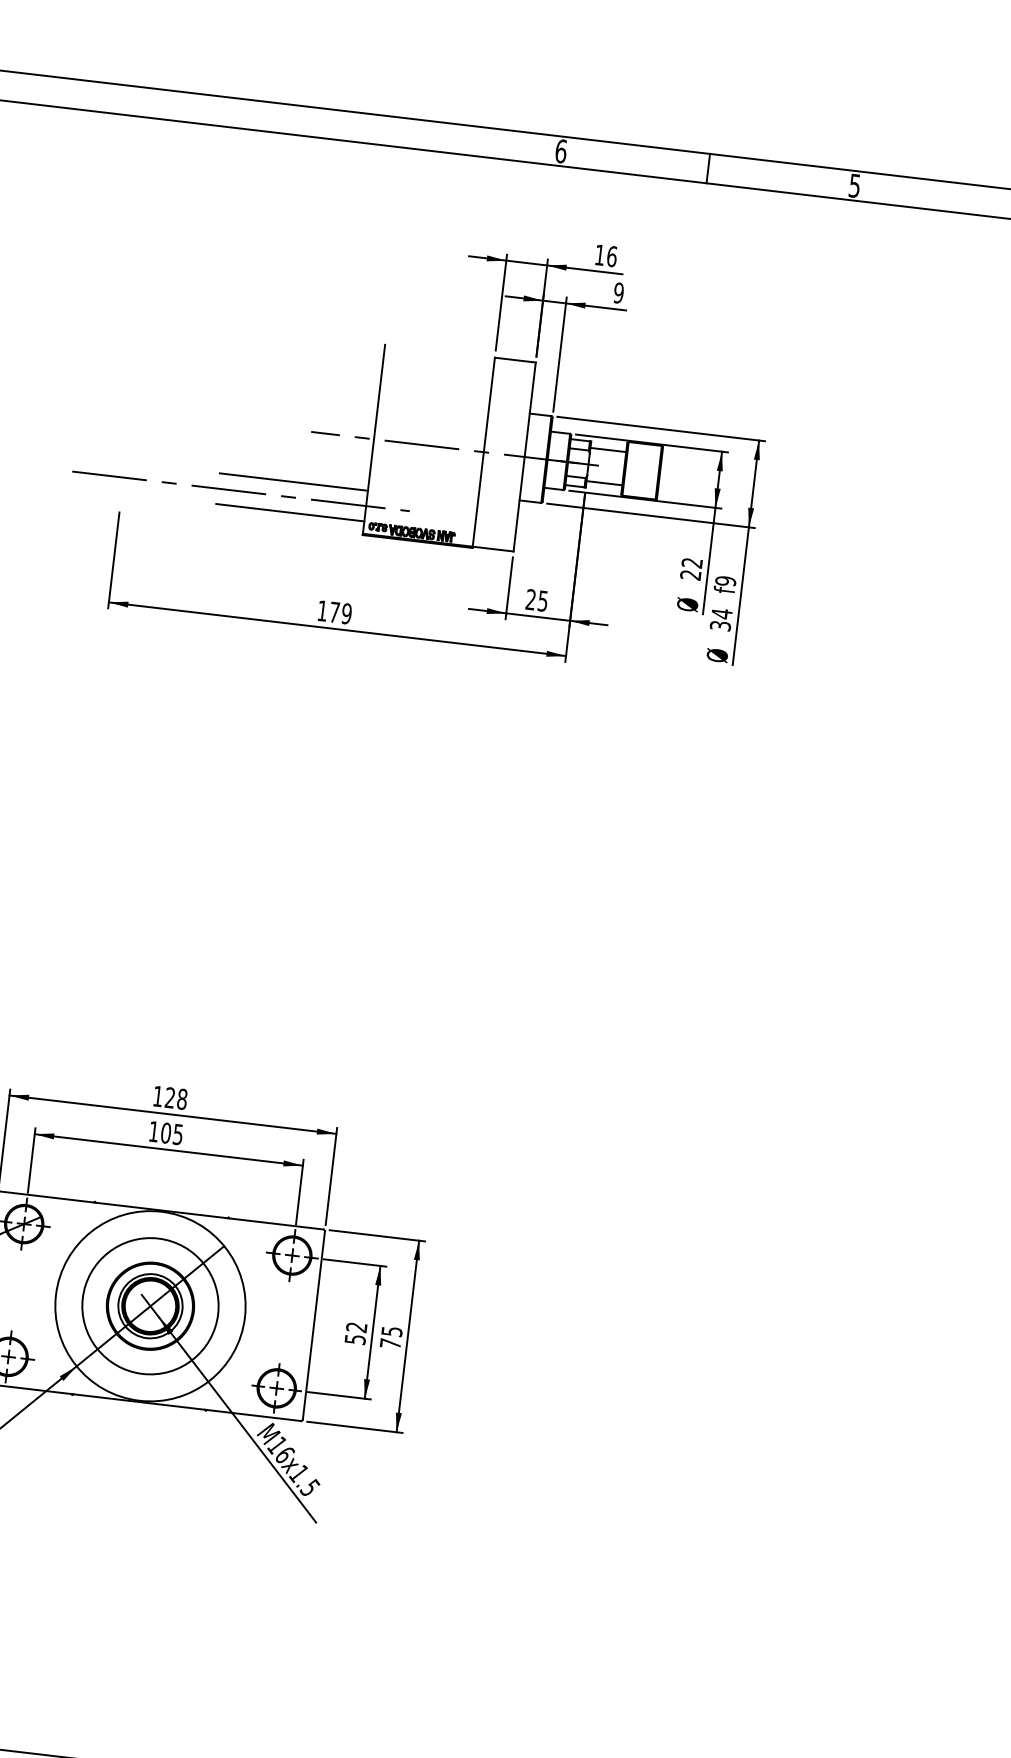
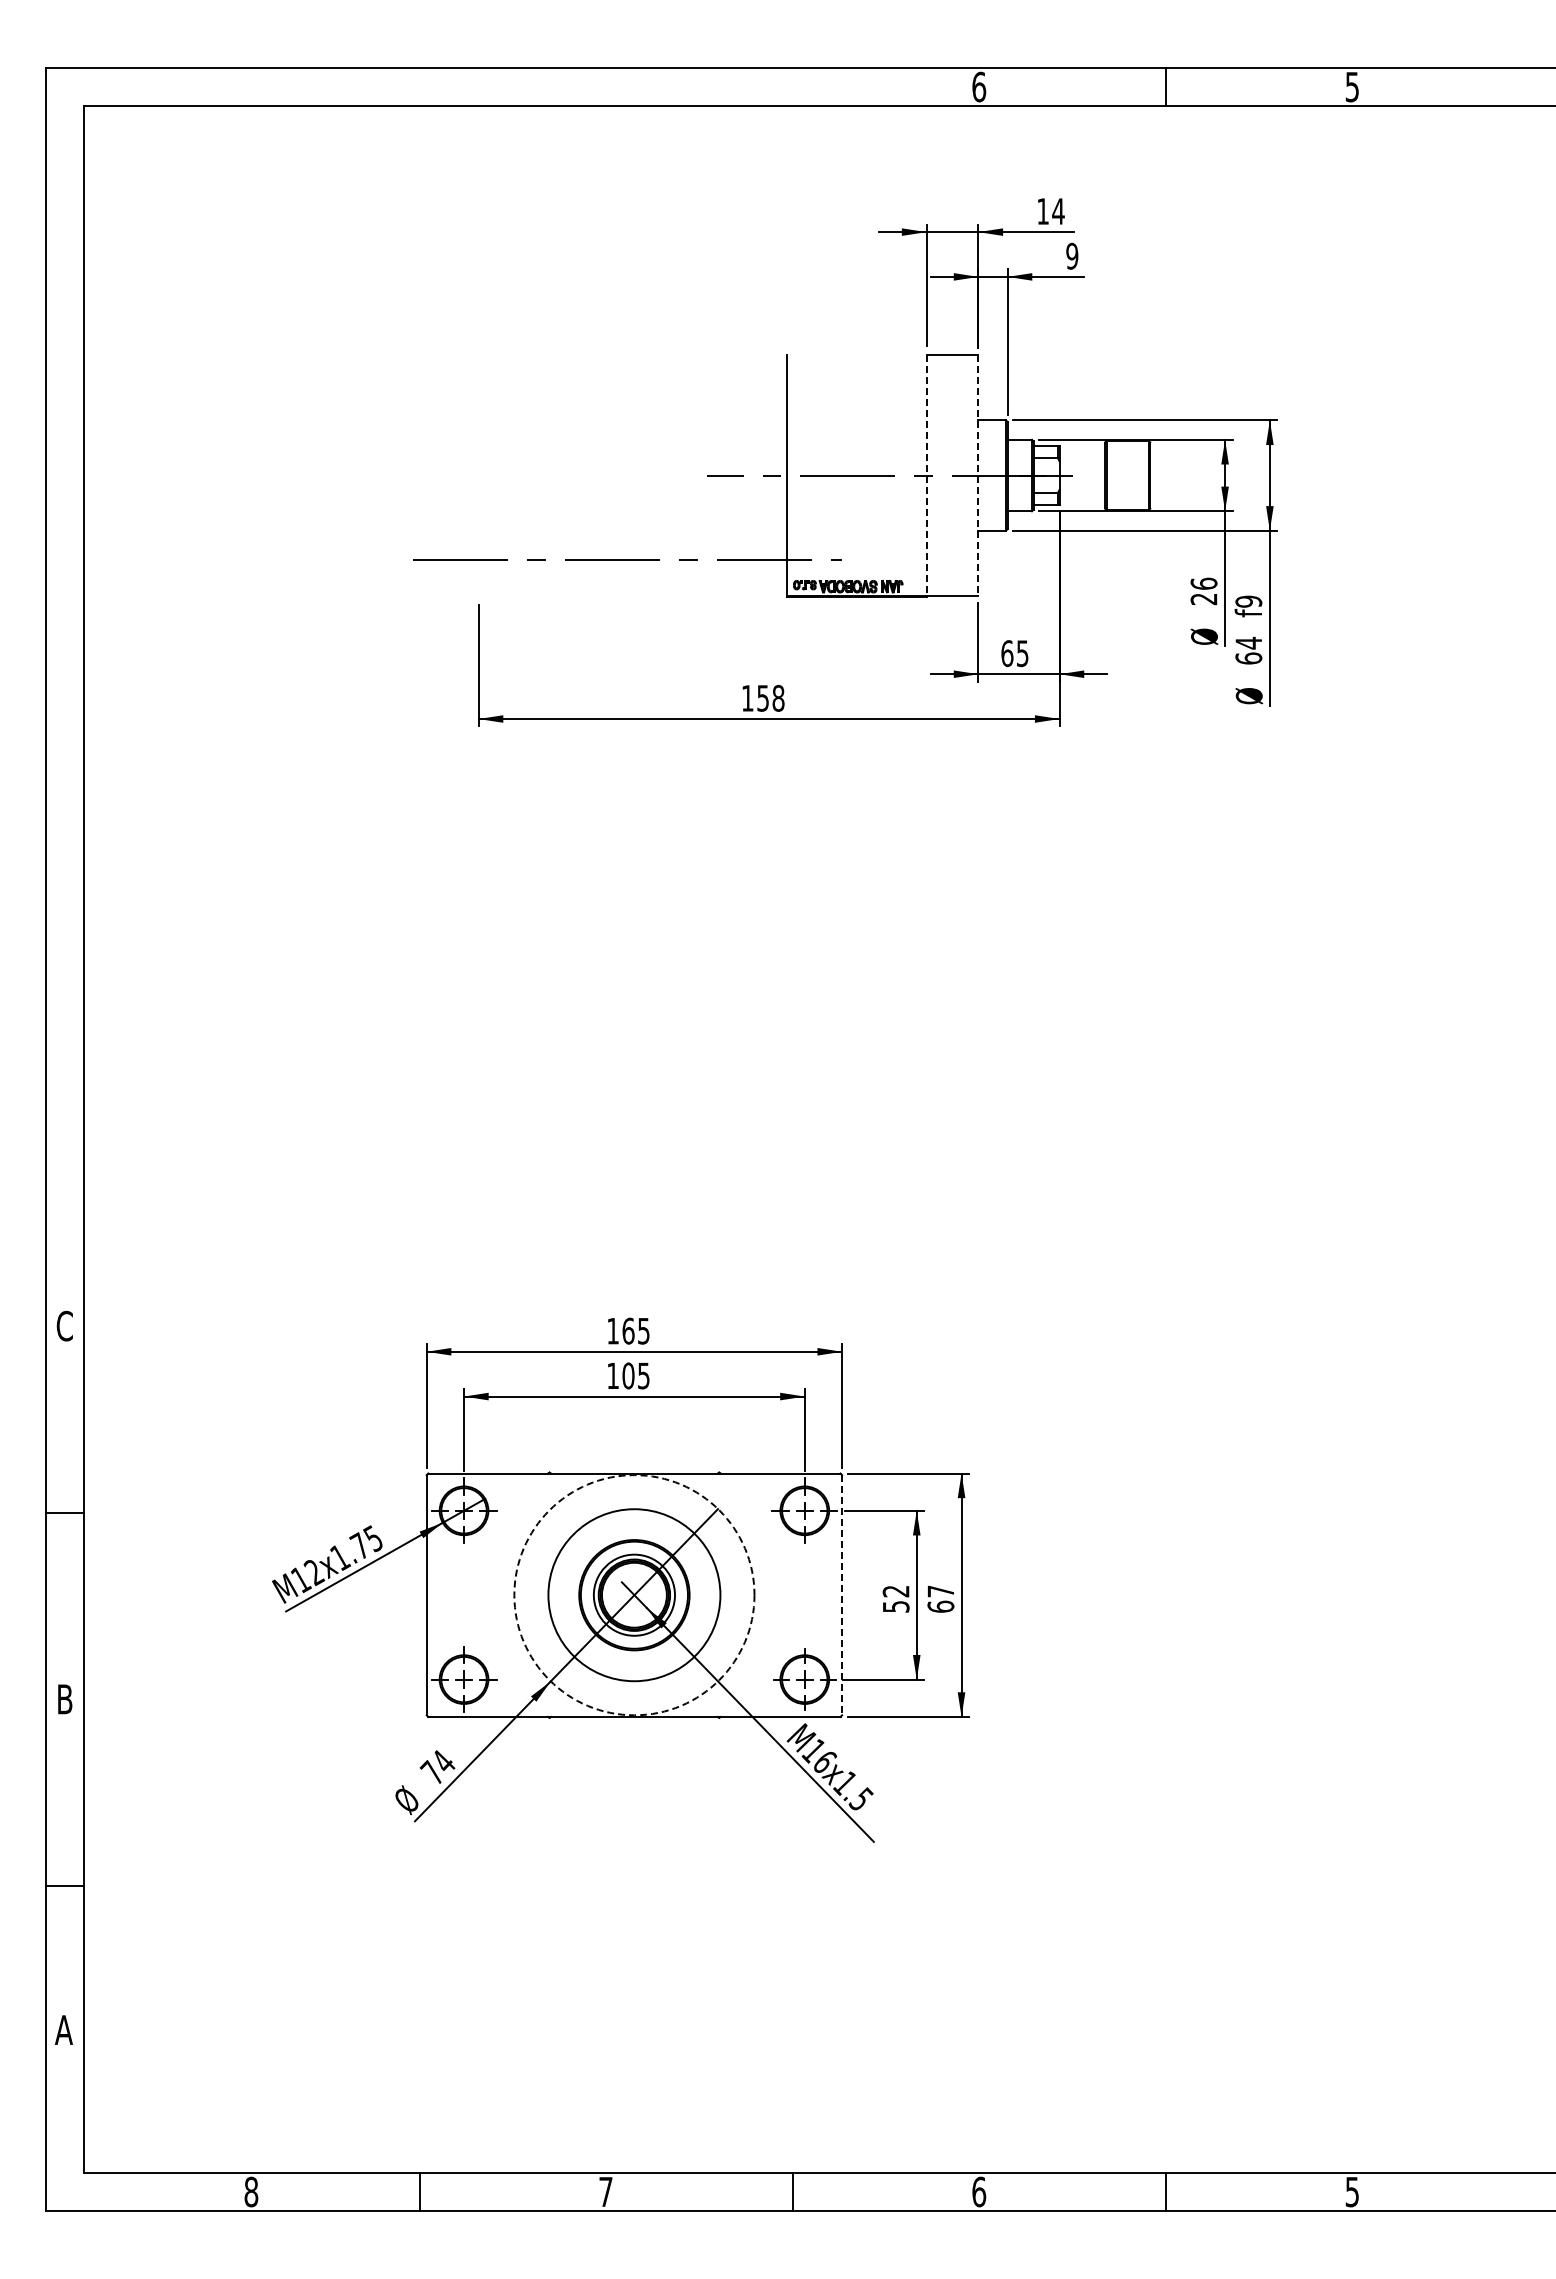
text: (612, 256) -> (1058, 211), 16 -> 14
line: (608, 450) -> (1082, 454), removed
line: (483, 452) -> (926, 476), solid -> dashed
line: (524, 457) -> (978, 476), solid -> dashed
line: (293, 481) -> (692, 540), removed
line: (604, 483) -> (1082, 496), removed
line: (290, 512) -> (692, 579), removed
text: (691, 562) -> (1203, 583), 22 -> 26
text: (531, 599) -> (1007, 653), 25 -> 65
text: (340, 613) -> (770, 698), 179 -> 158
text: (720, 625) -> (1248, 658), 34 -> 64
text: (175, 1098) -> (635, 1330), 128 -> 165
circle: (150, 1306) -> (634, 1595), solid -> dashed
line: (314, 1325) -> (842, 1595), solid -> dashed
text: (391, 1337) -> (940, 1598), 75 -> 67

